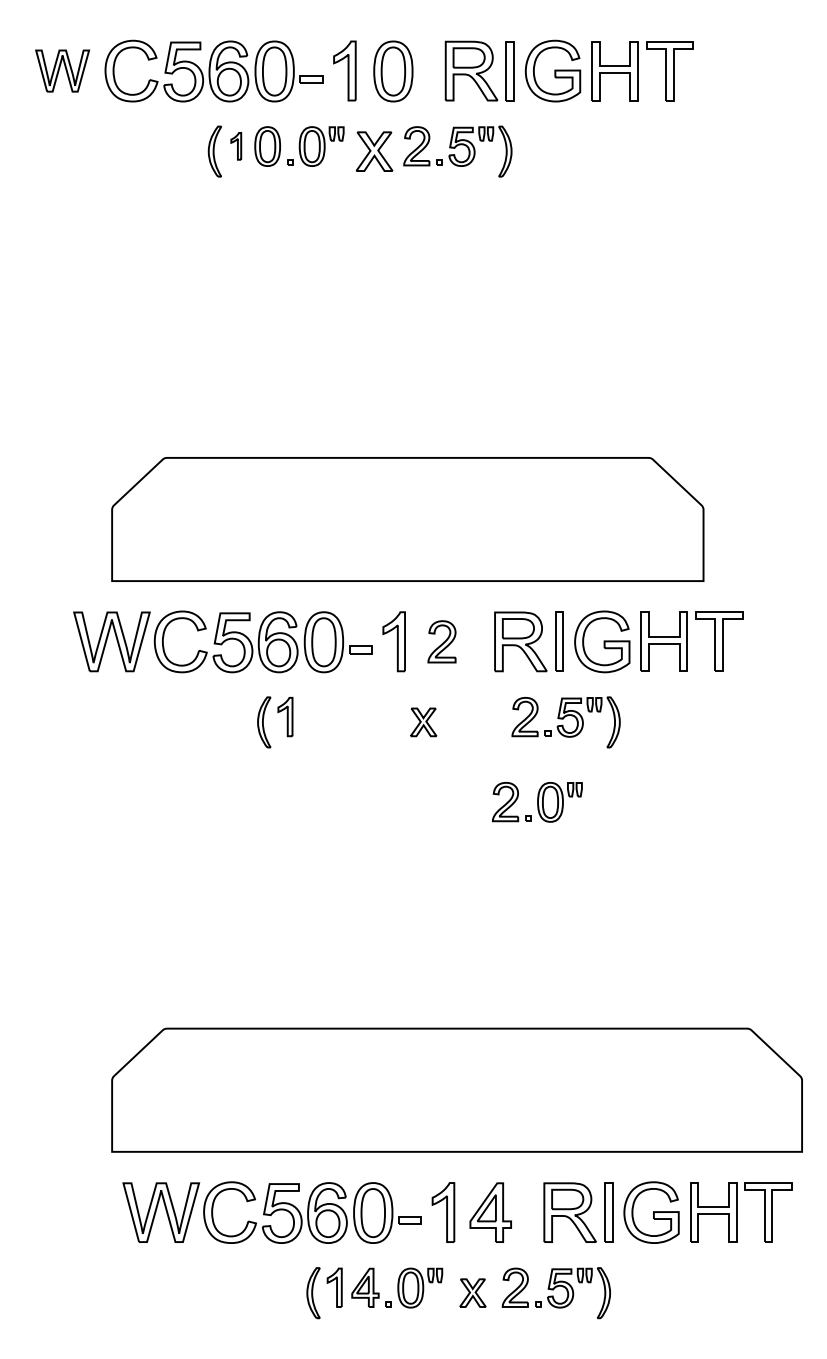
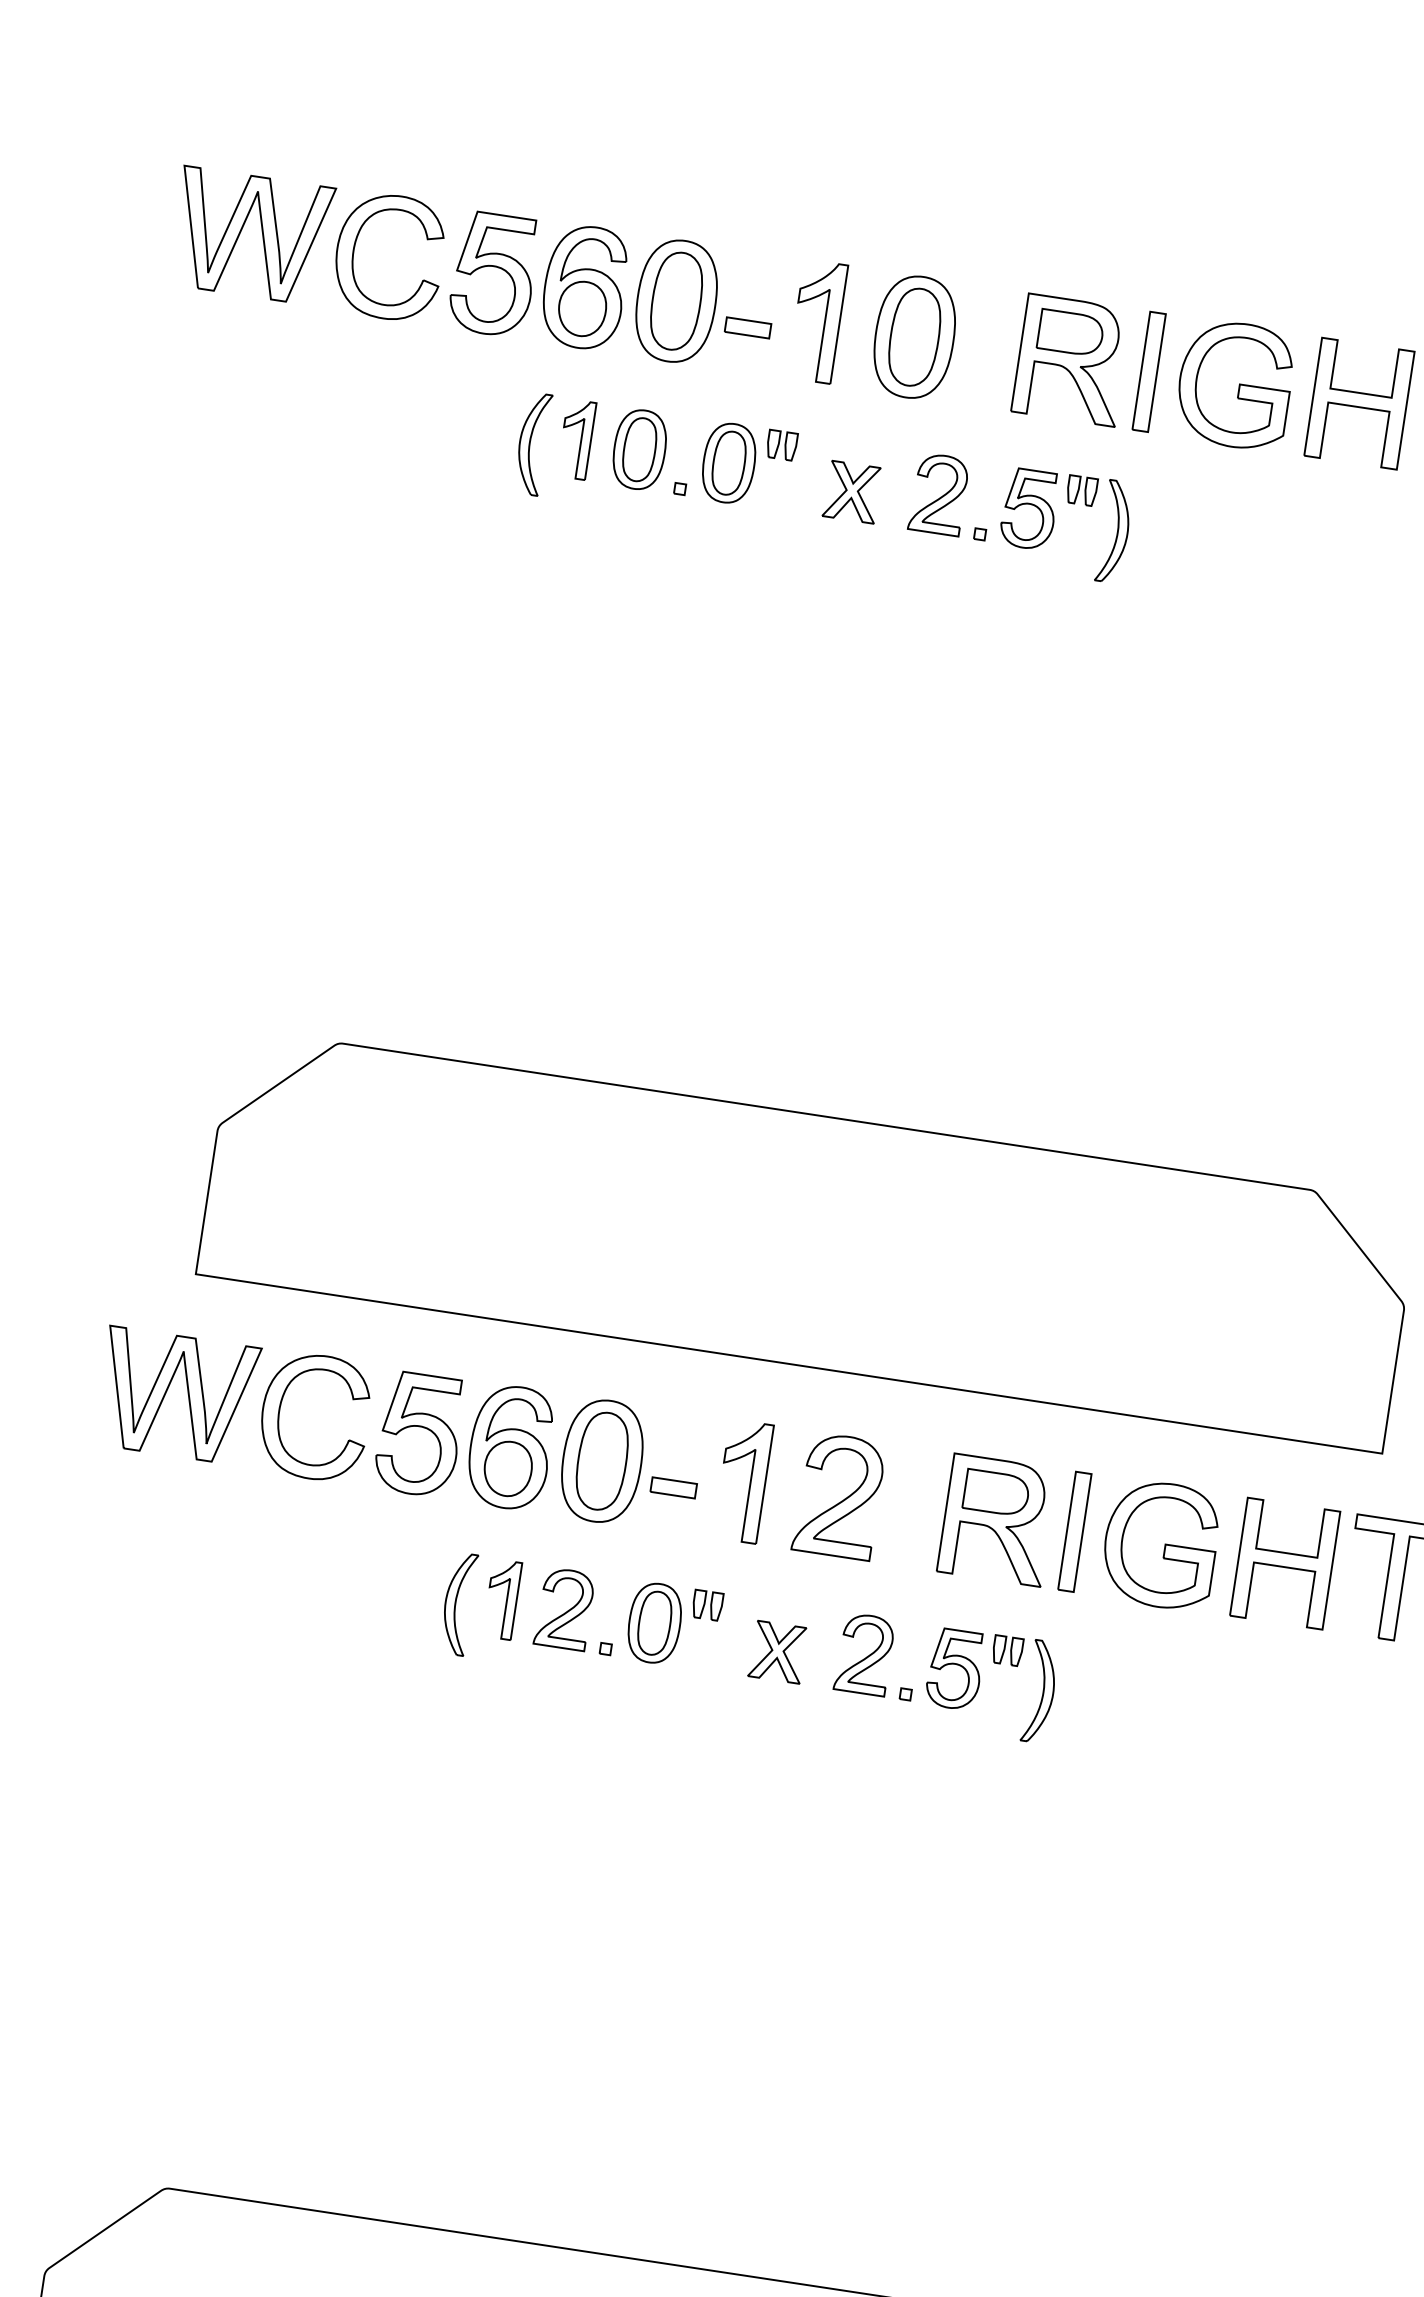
part: (62, 70) -> (251, 234), size x1.43
part: (236, 146) -> (577, 440), size x1.43
part: (373, 151) -> (850, 491), size x0.71
part: (441, 641) -> (838, 1495), size x1.43
part: (565, 722) -> (944, 1677), moved
part: (537, 802) -> (628, 1619), moved

